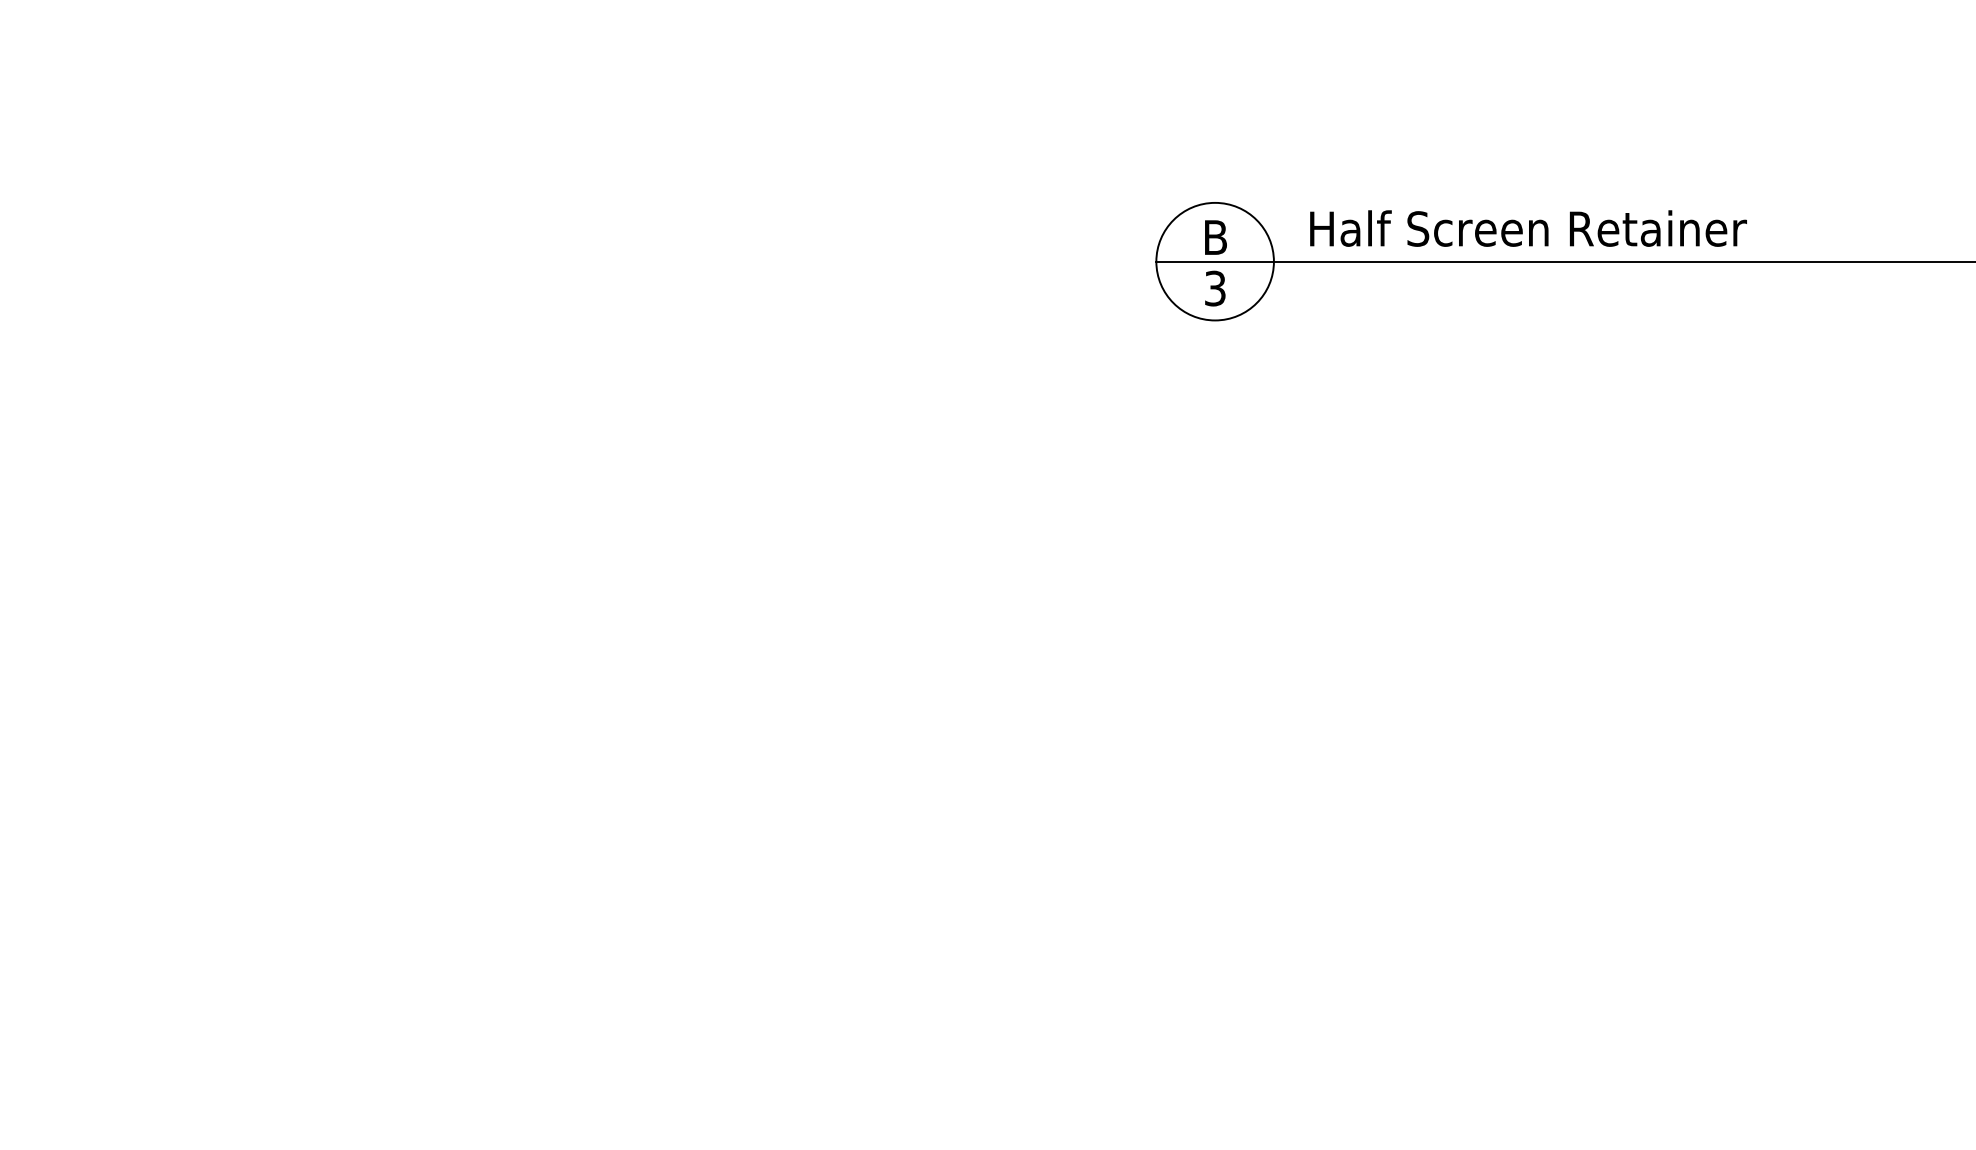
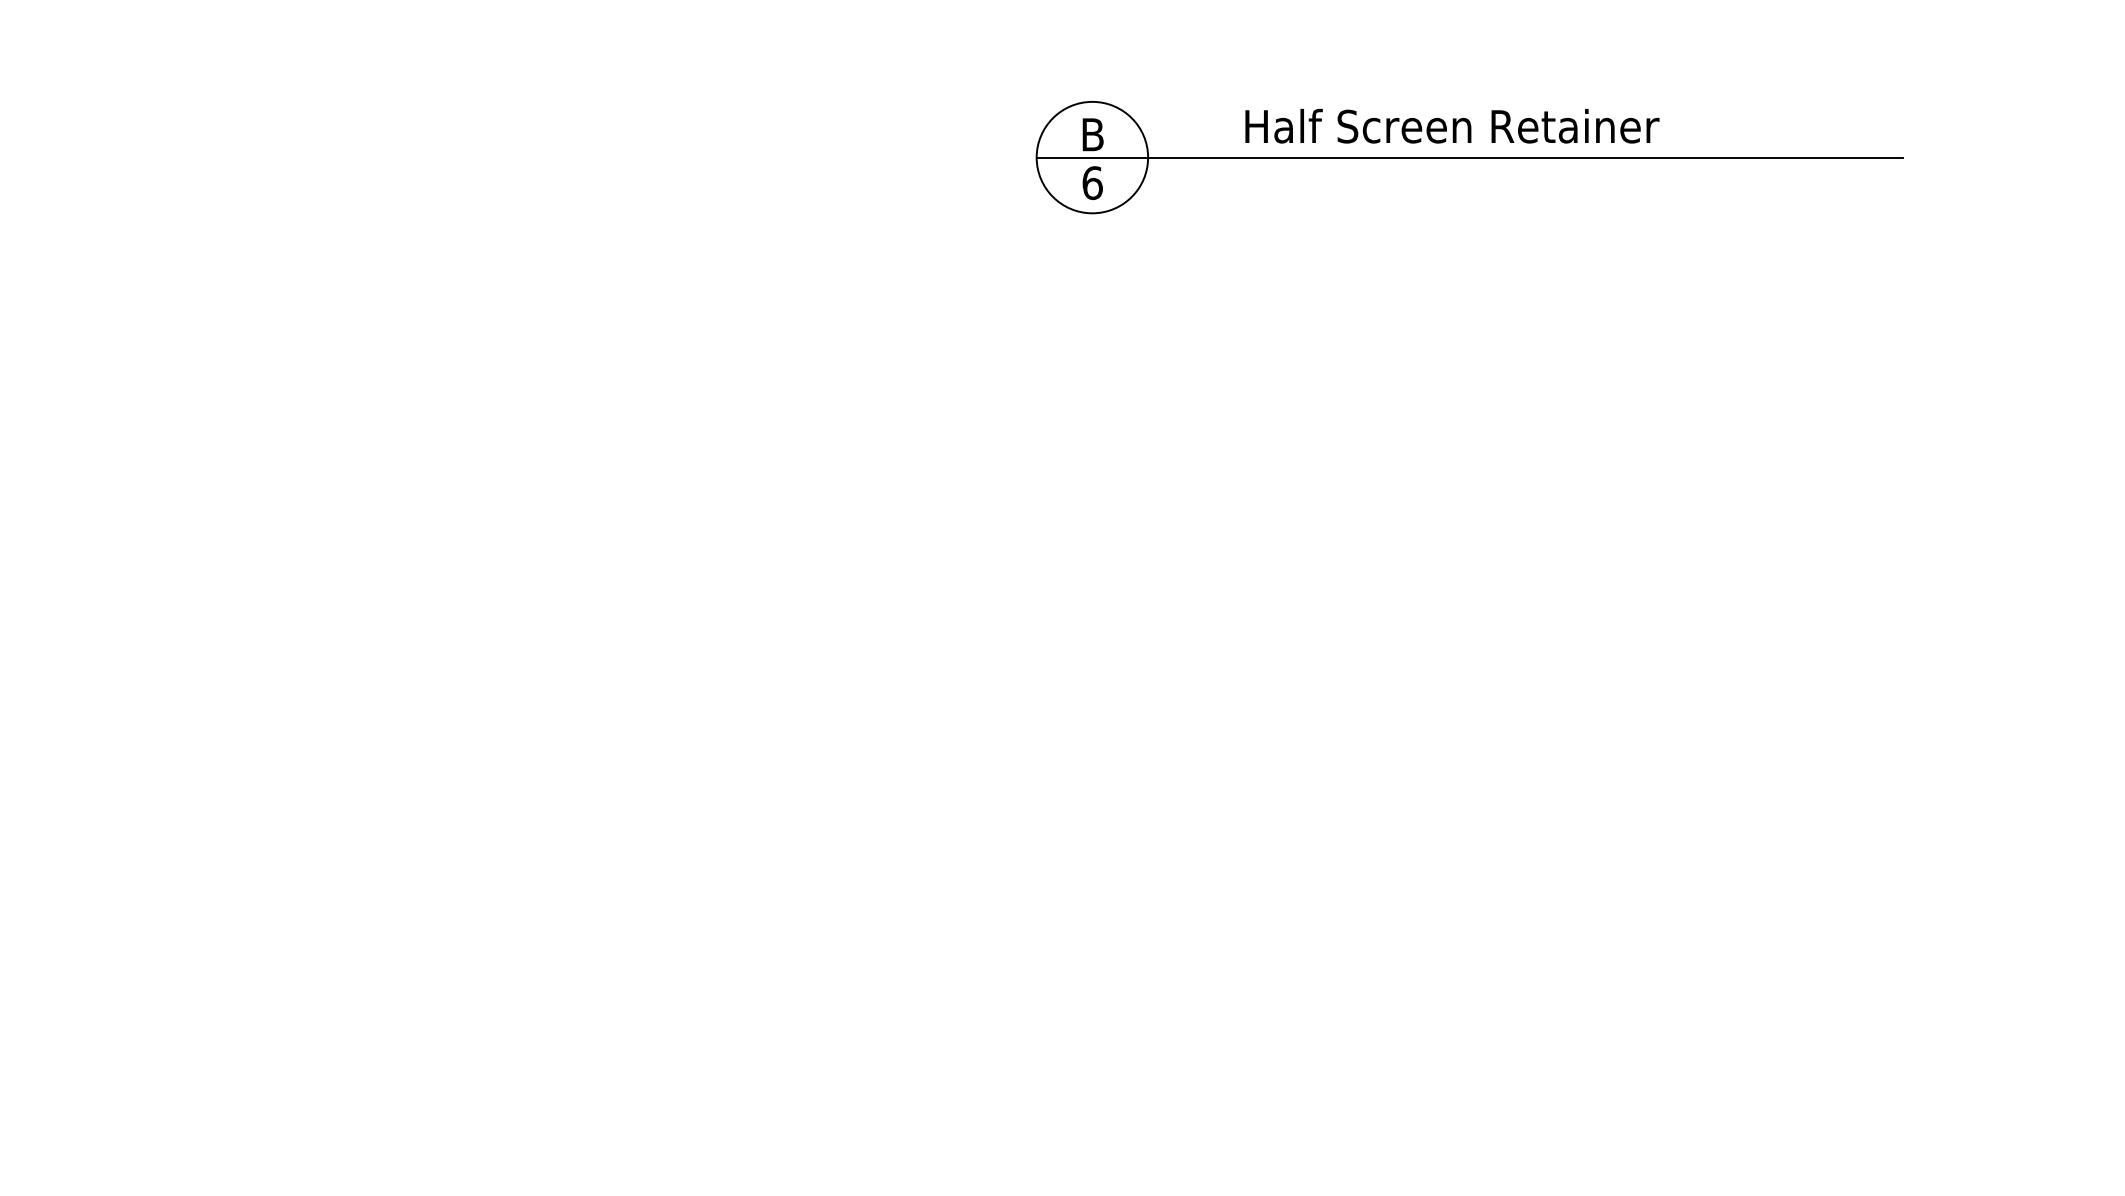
text: (1528, 228) -> (1452, 126), moved
text: (1215, 288) -> (1092, 183), 3 -> 6

